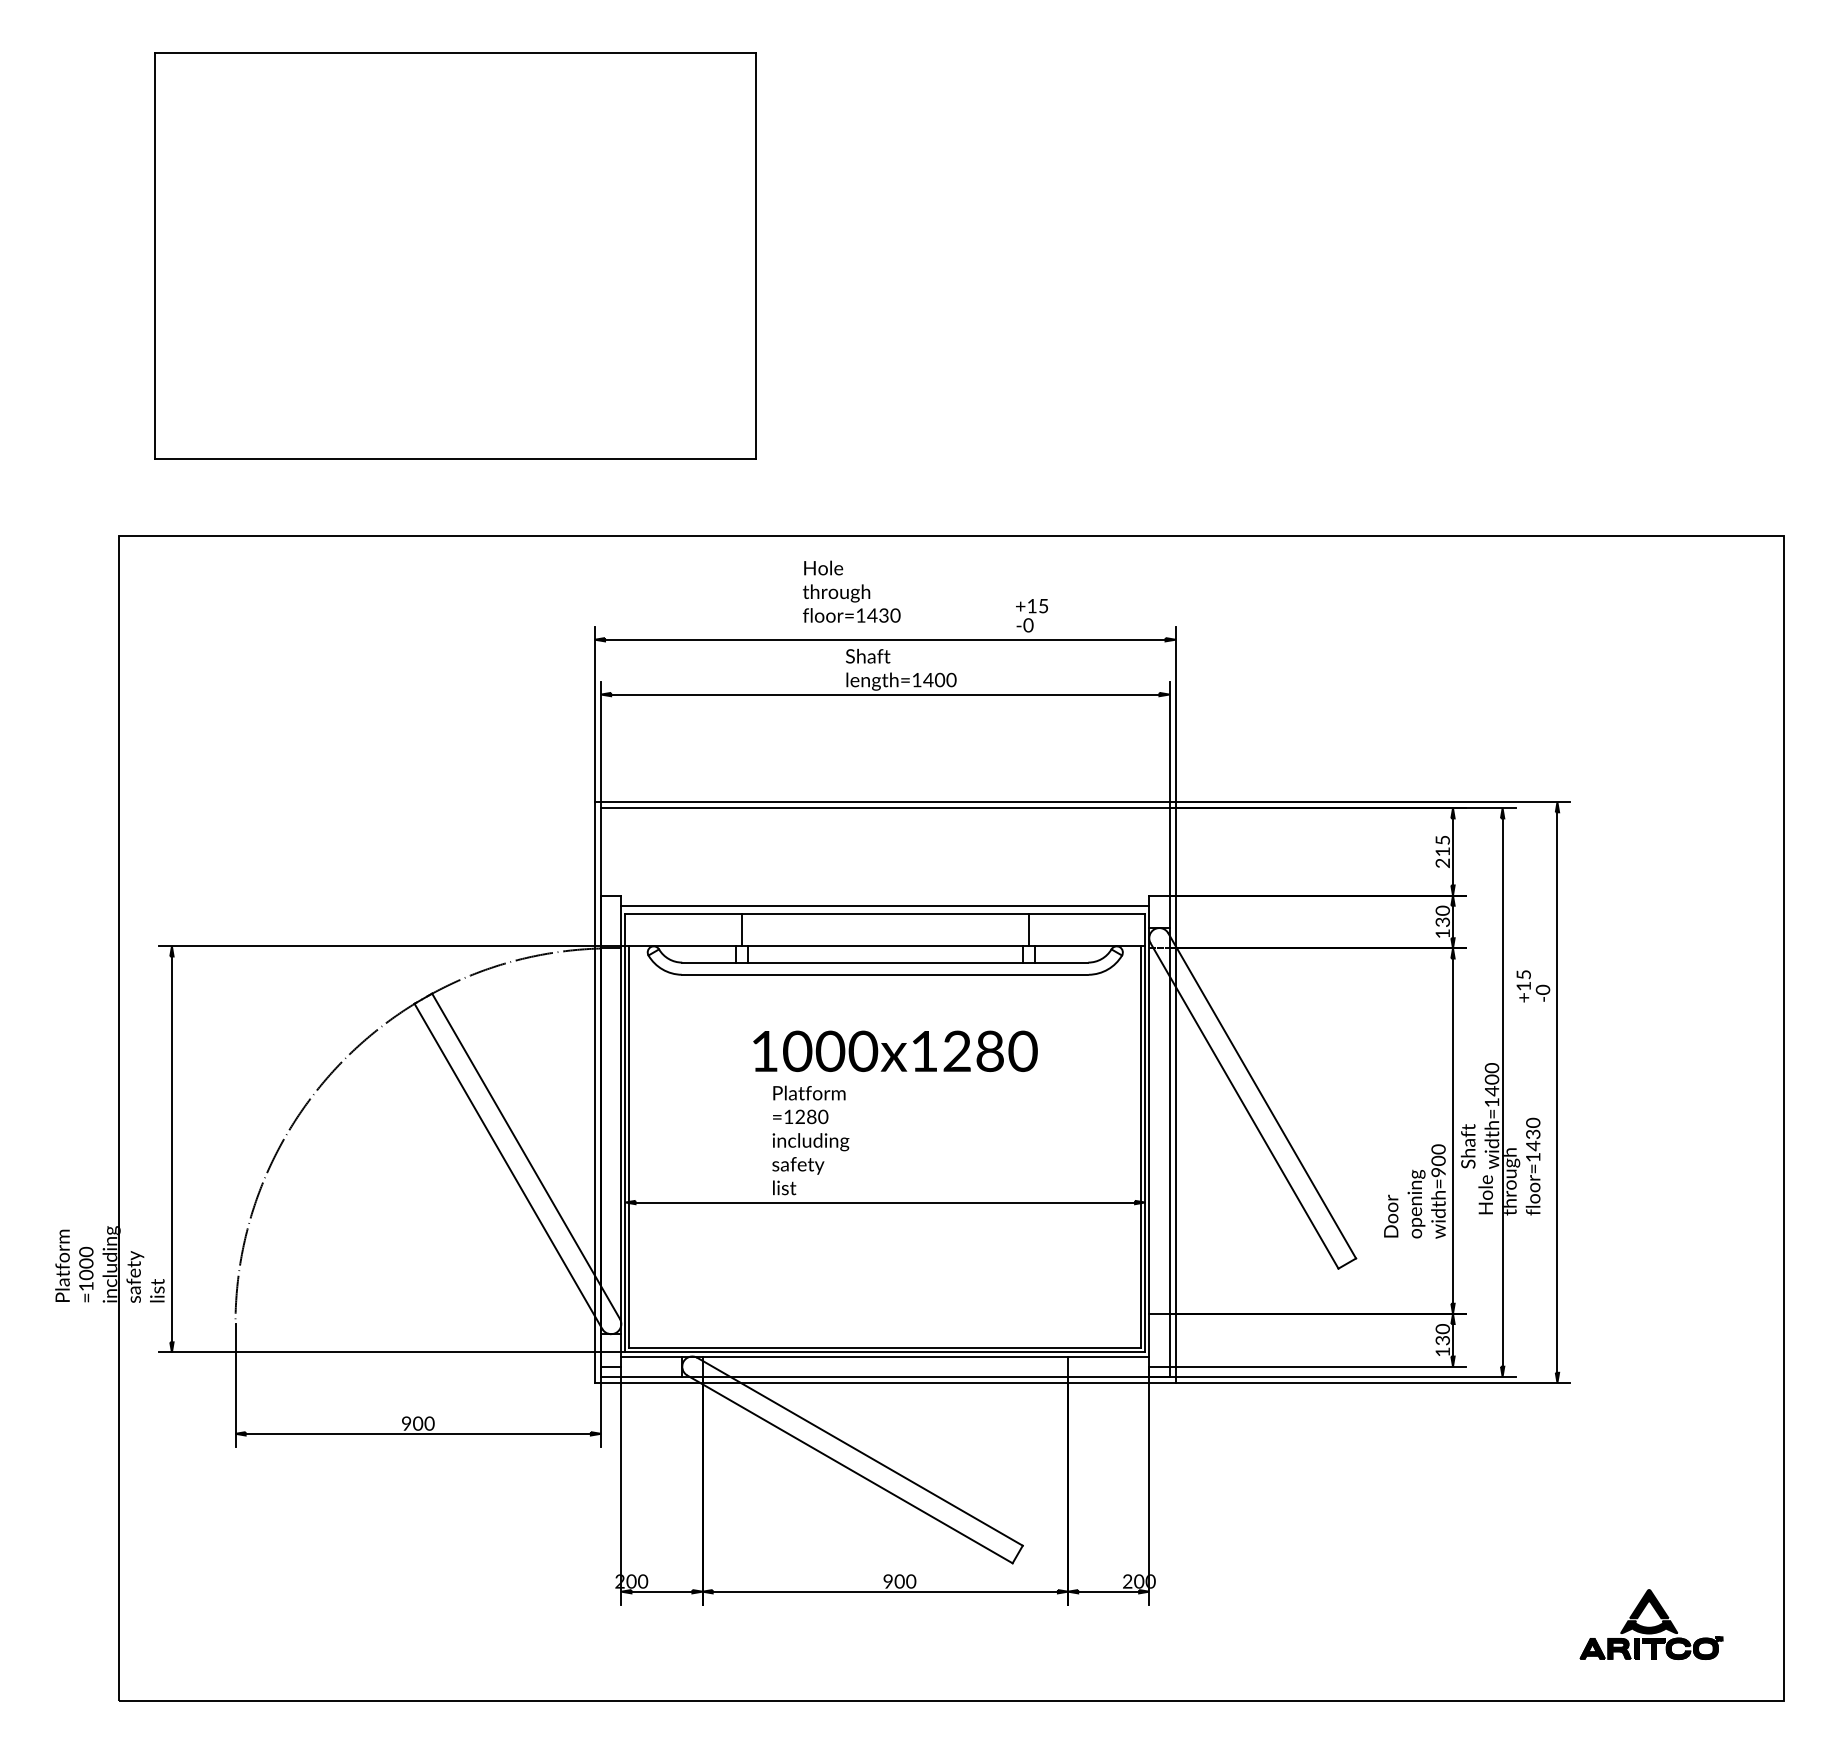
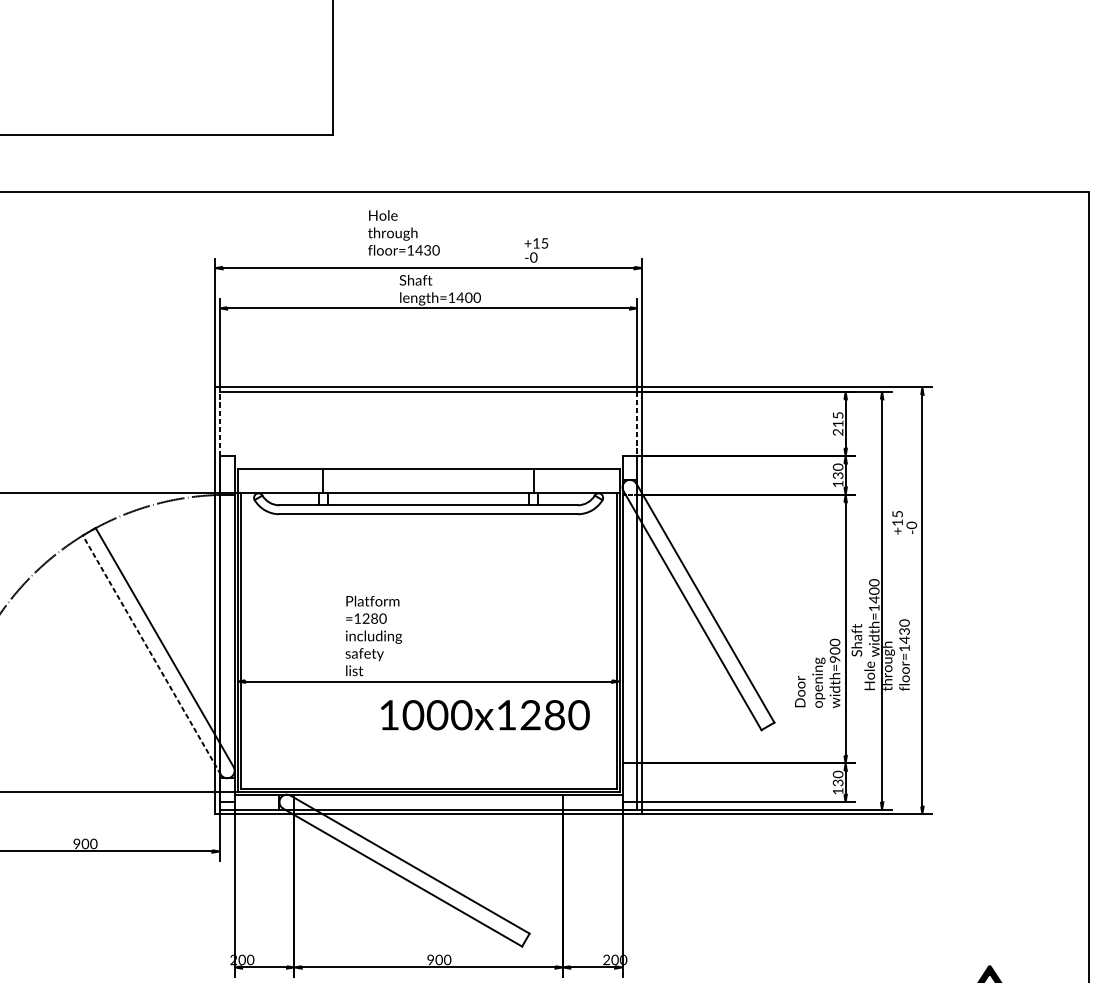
line: (601, 851) -> (220, 423), solid -> dashed
line: (1169, 851) -> (637, 423), solid -> dashed
line: (885, 905) -> (428, 463), removed
text: (895, 1051) -> (485, 715), moved
line: (508, 1166) -> (151, 655), solid -> dashed

